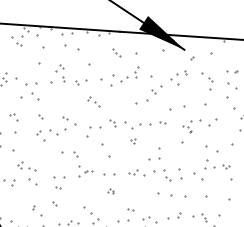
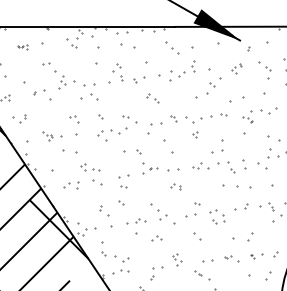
part: (116, 52) -> (172, 47), size x1.6
part: (178, 77) -> (236, 68), size x0.6
part: (111, 191) -> (176, 186), size x1.6

